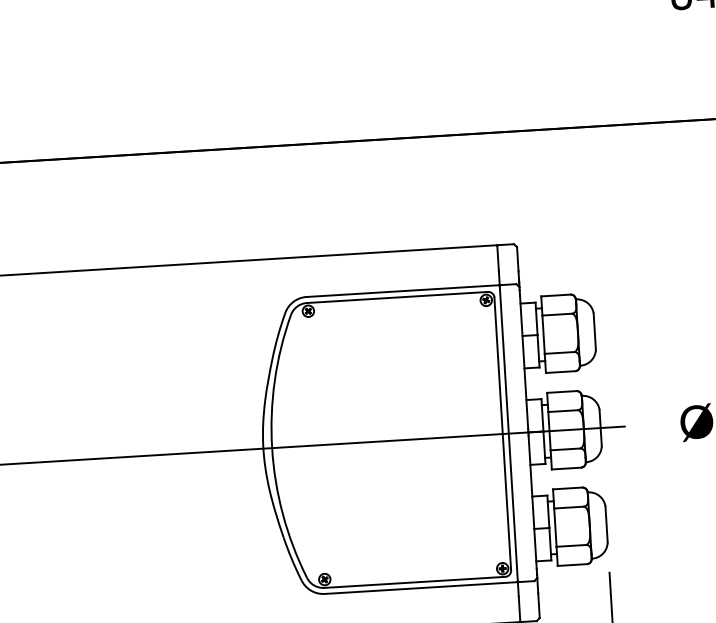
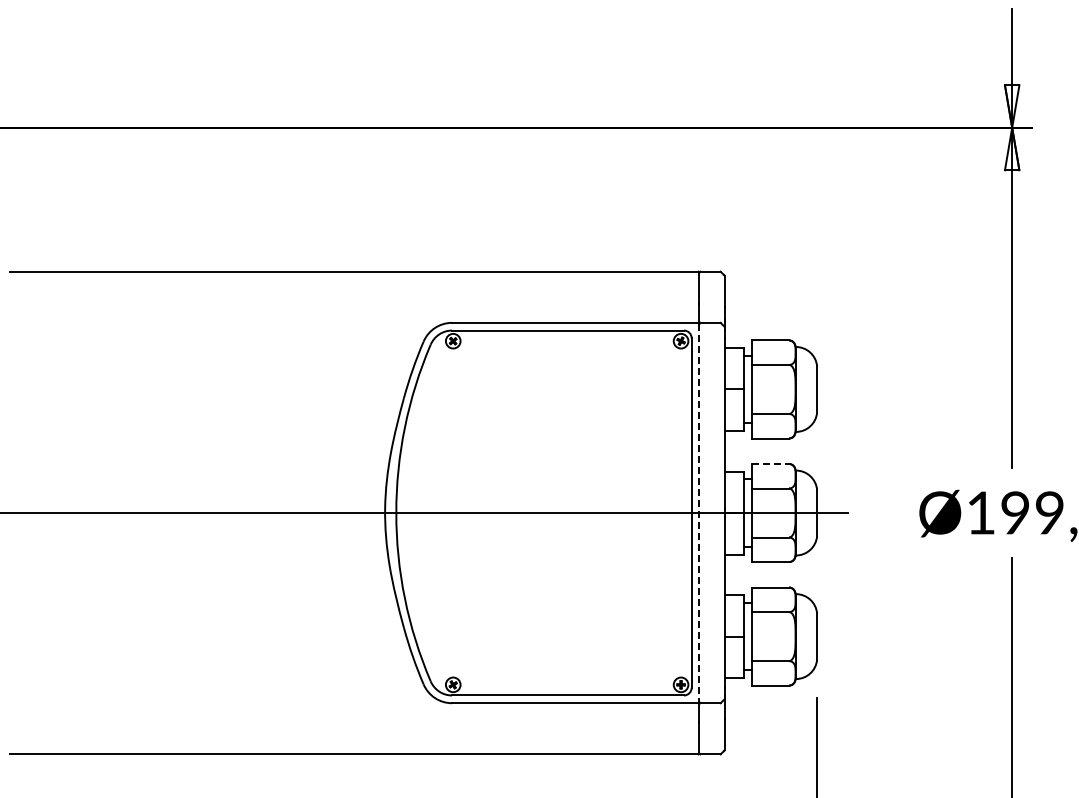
line: (561, 391) -> (770, 463), solid -> dashed
line: (508, 434) -> (699, 513), solid -> dashed

